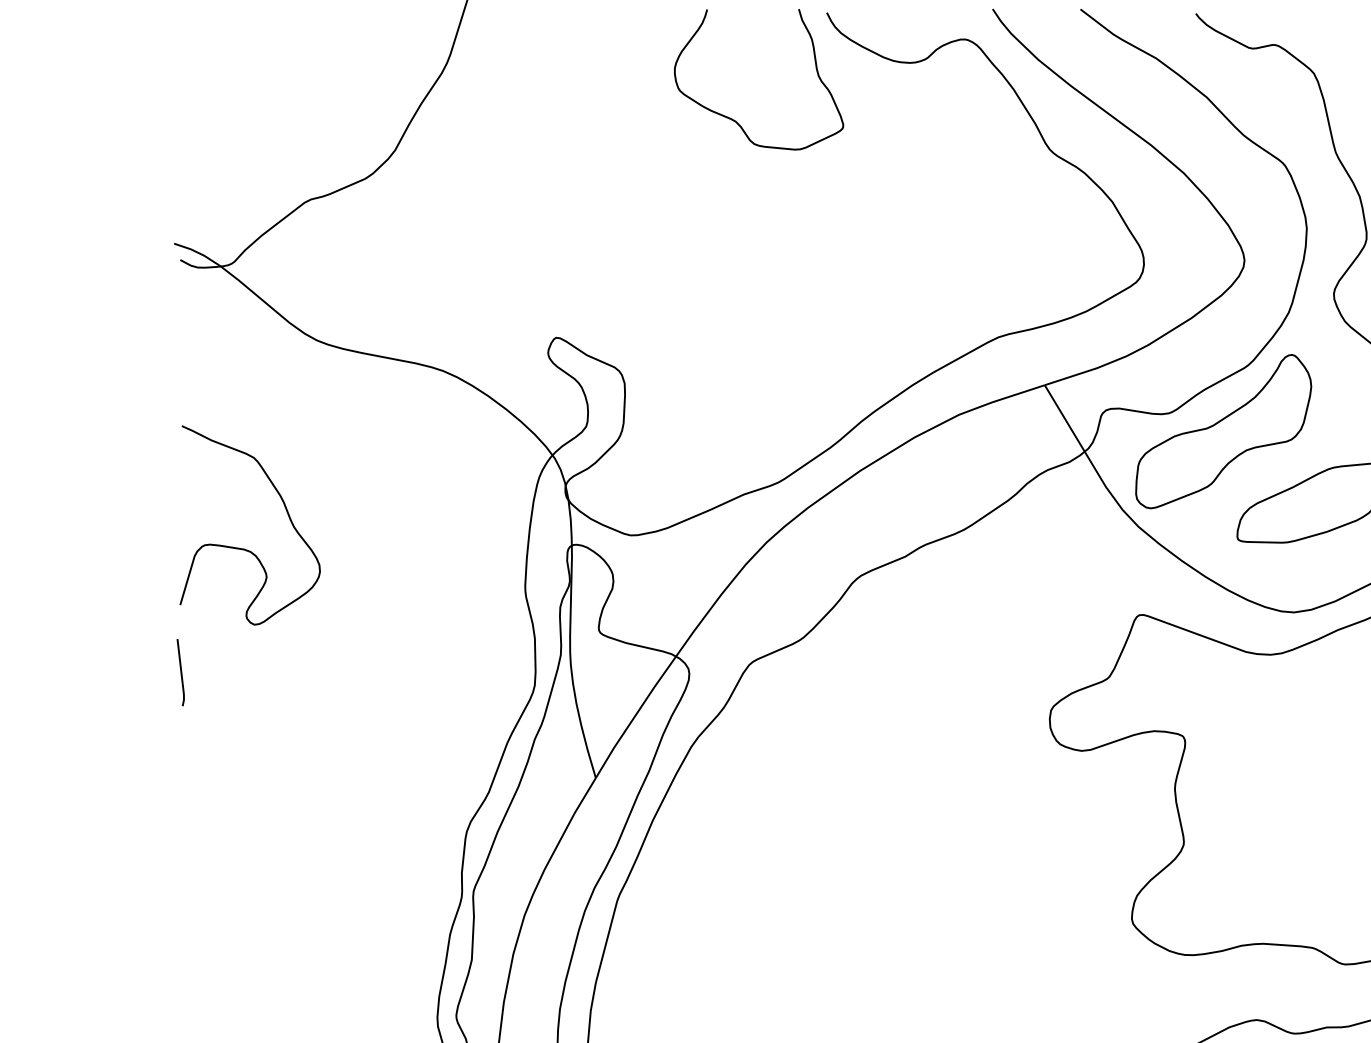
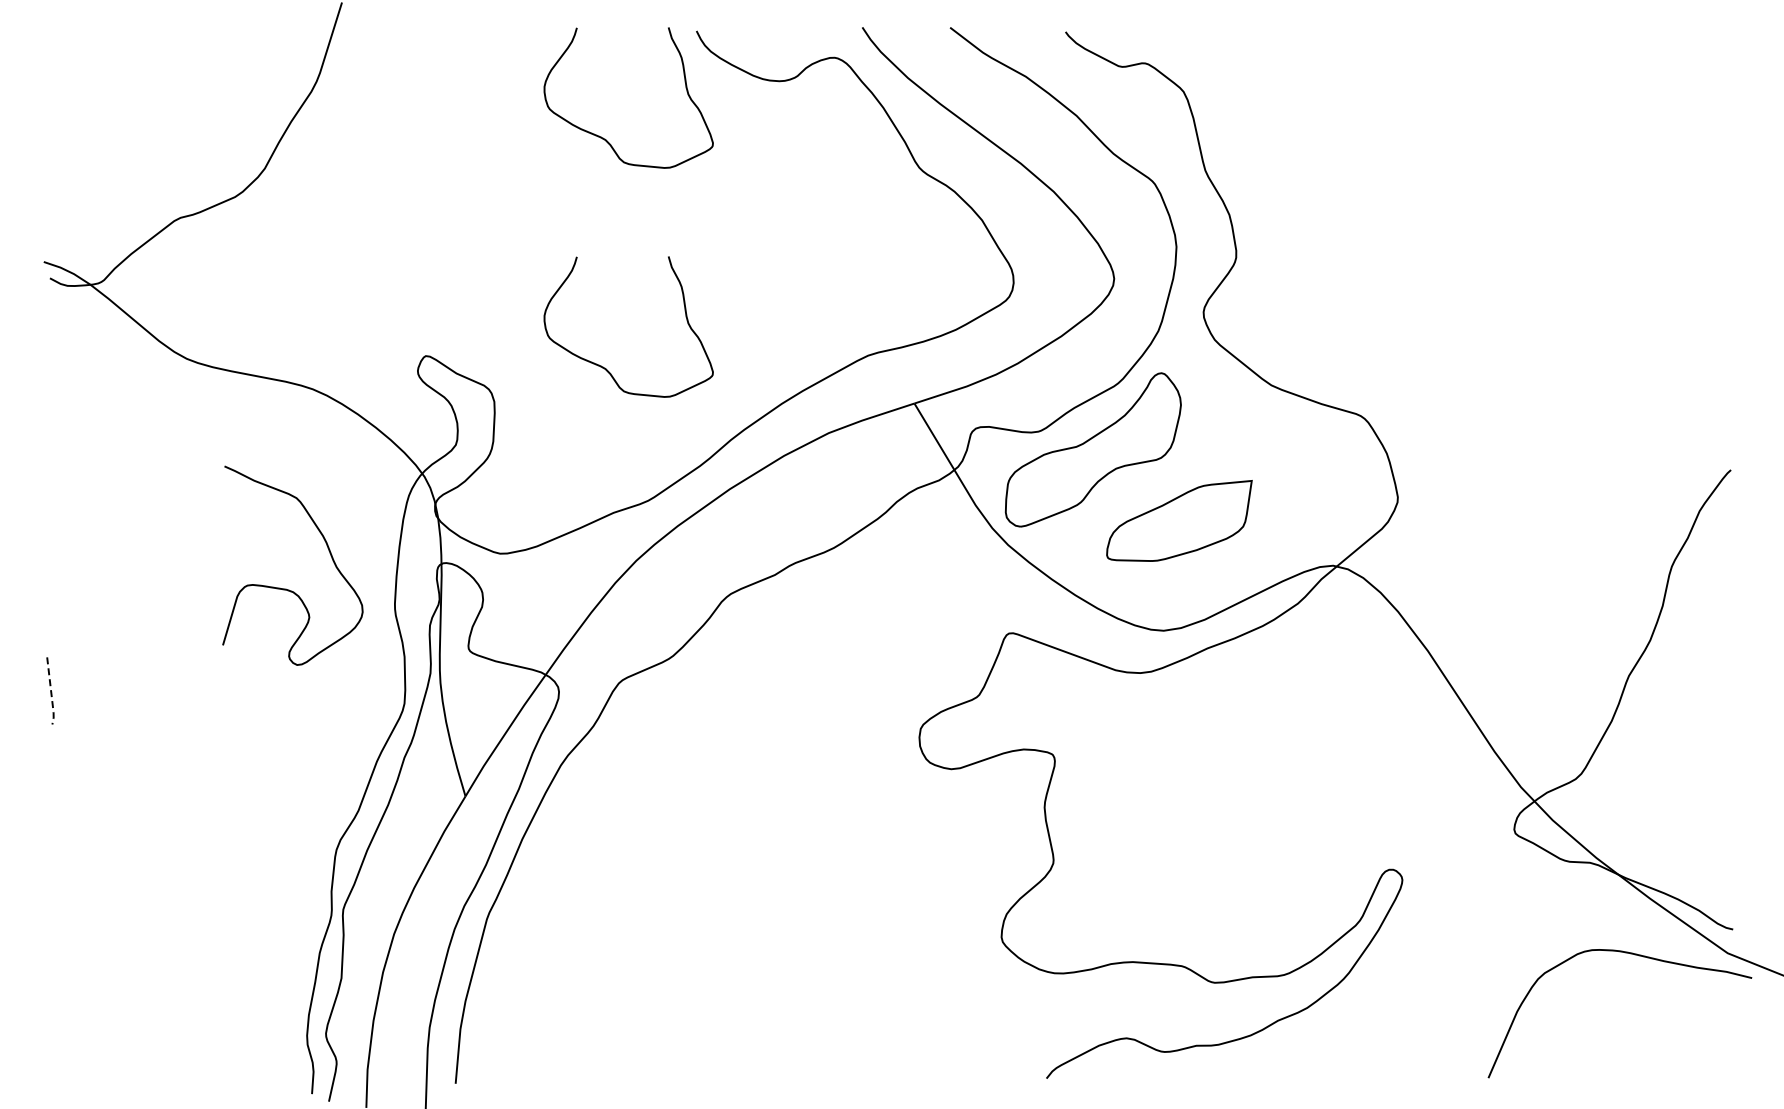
curve: (735, 349) -> (605, 367), added
curve: (243, 548) -> (286, 588), moved
line: (181, 674) -> (51, 692), solid -> dashed

